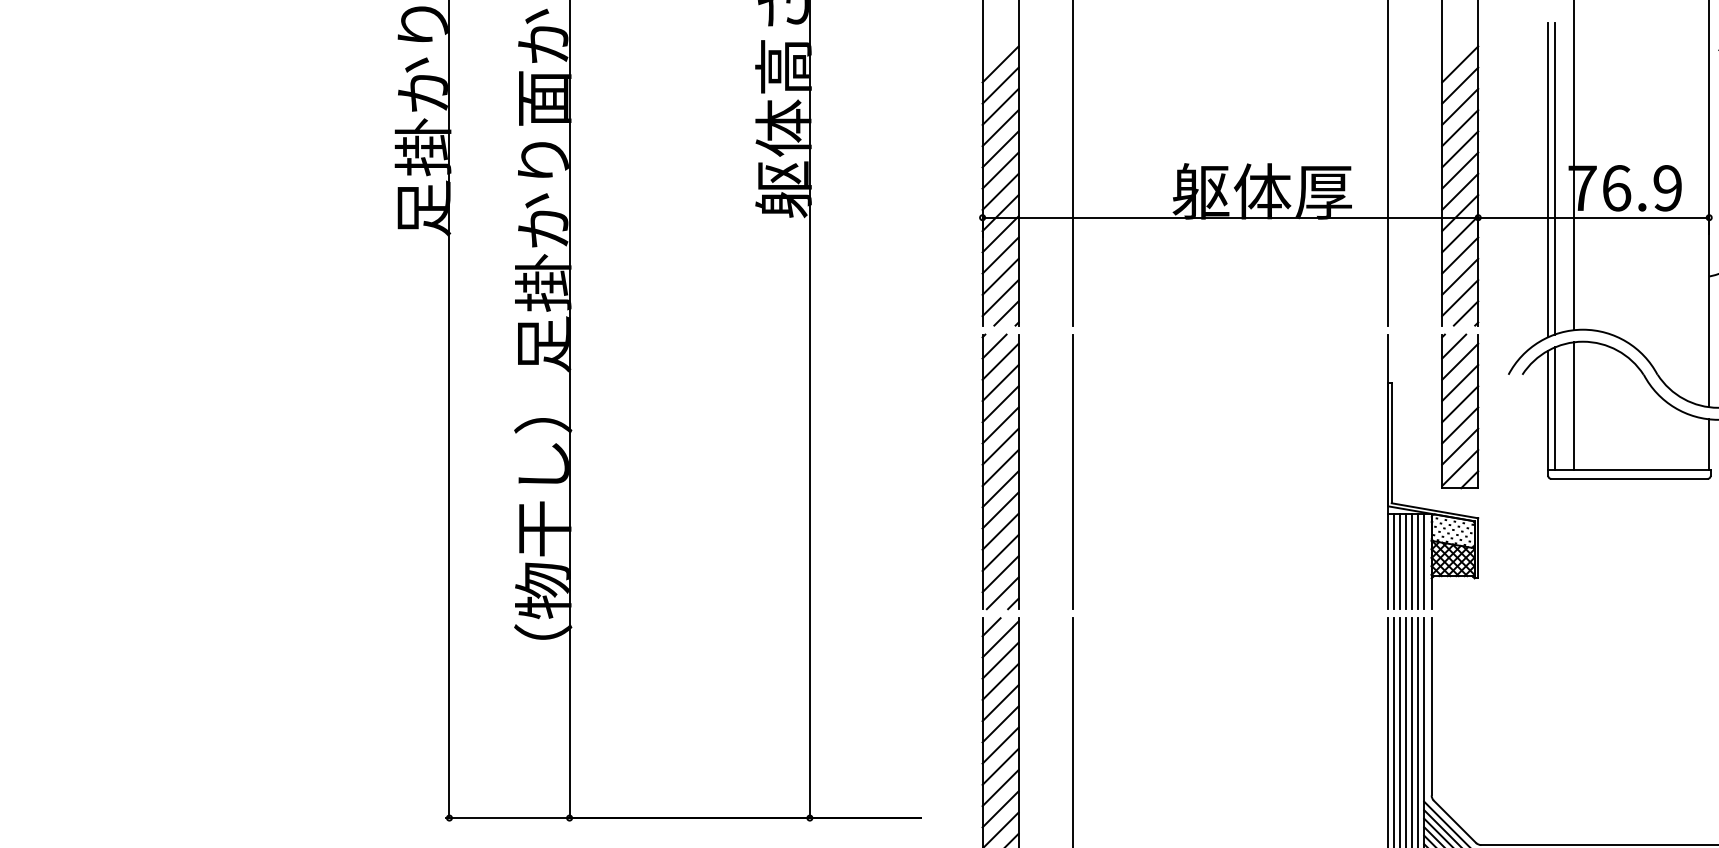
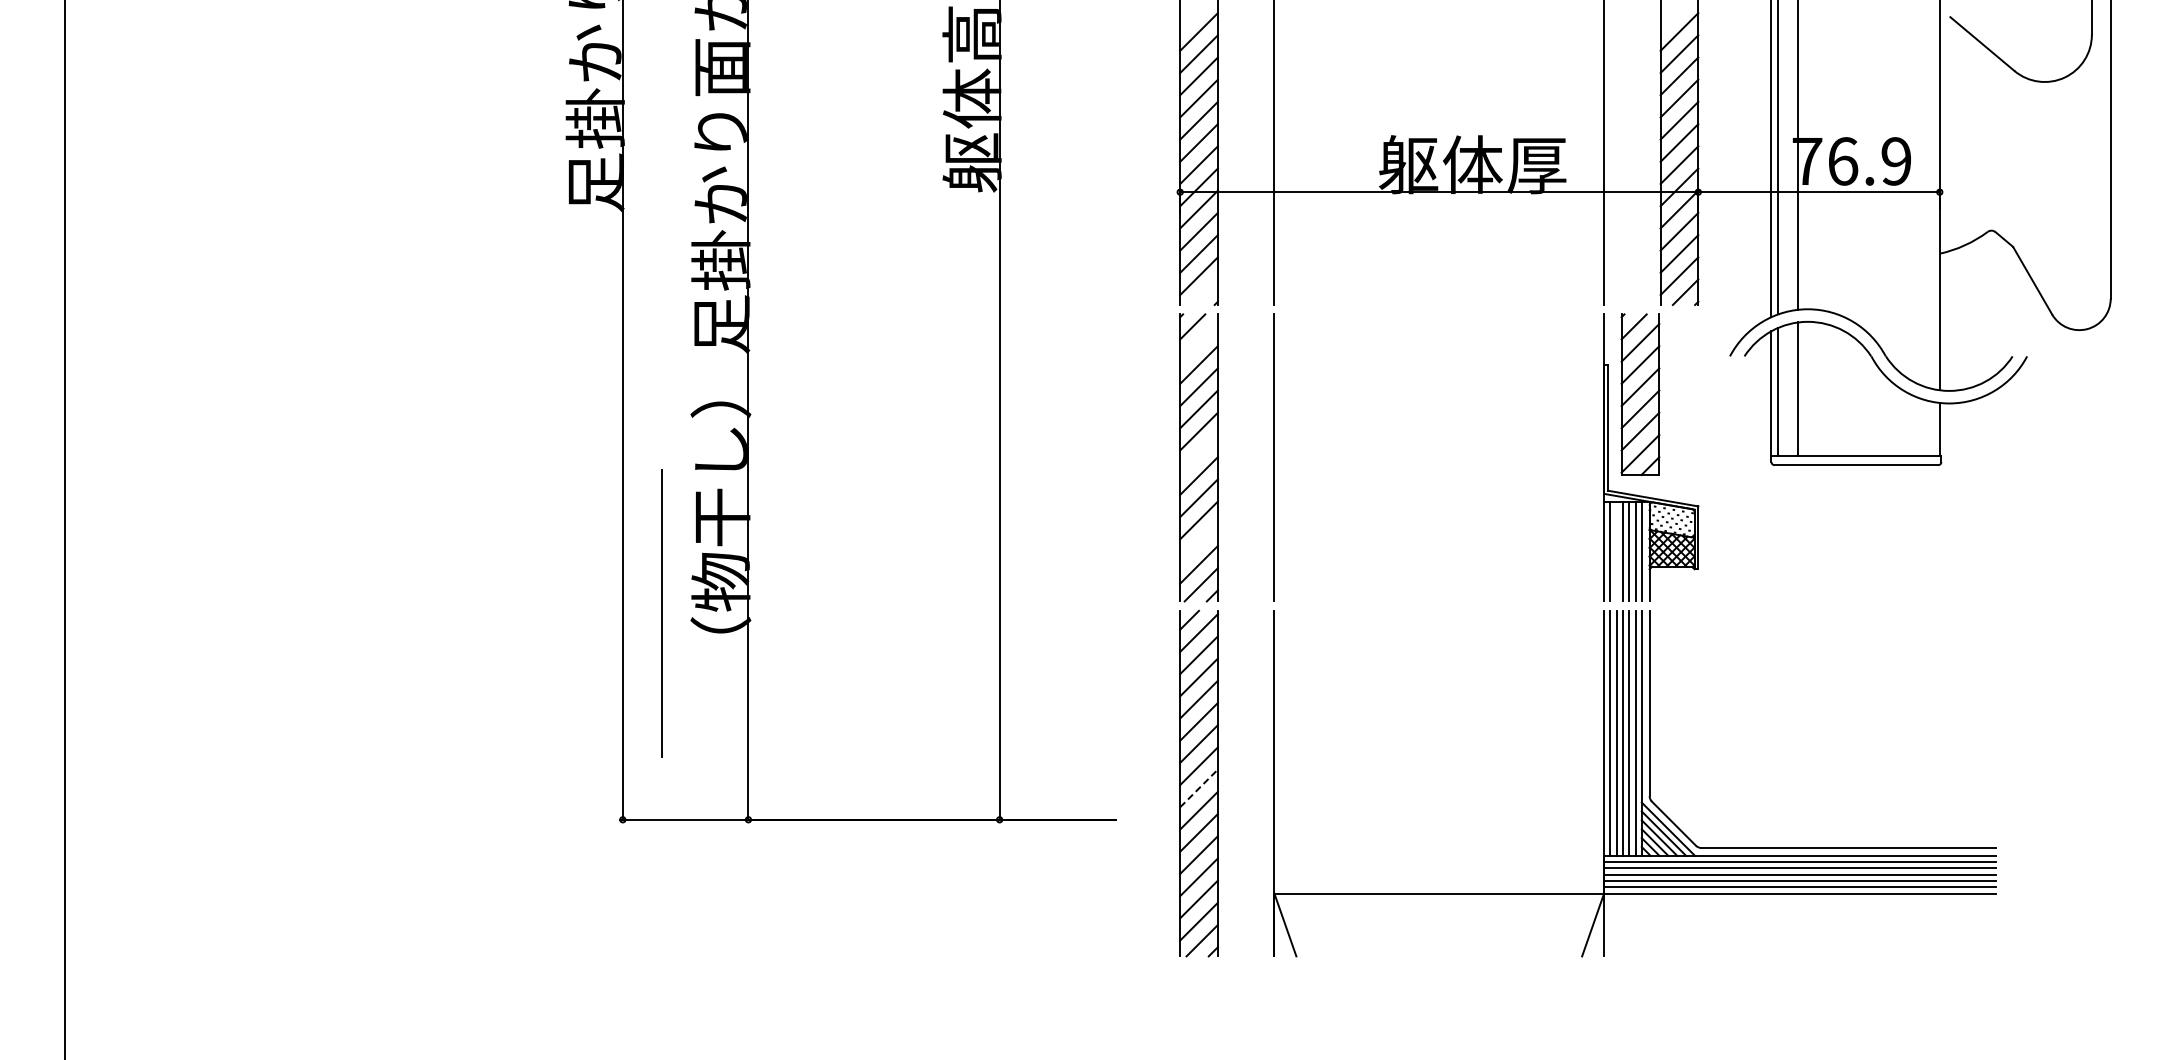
line: (1005, 312) -> (1204, 291), removed
line: (1000, 361) -> (1198, 342), removed
part: (1460, 411) -> (1640, 394), moved
line: (1000, 467) -> (1198, 453), removed
line: (1000, 552) -> (1198, 542), removed
line: (1399, 561) -> (1616, 551), removed
line: (486, 620) -> (661, 613), added
line: (1001, 788) -> (1199, 788), solid -> dashed

